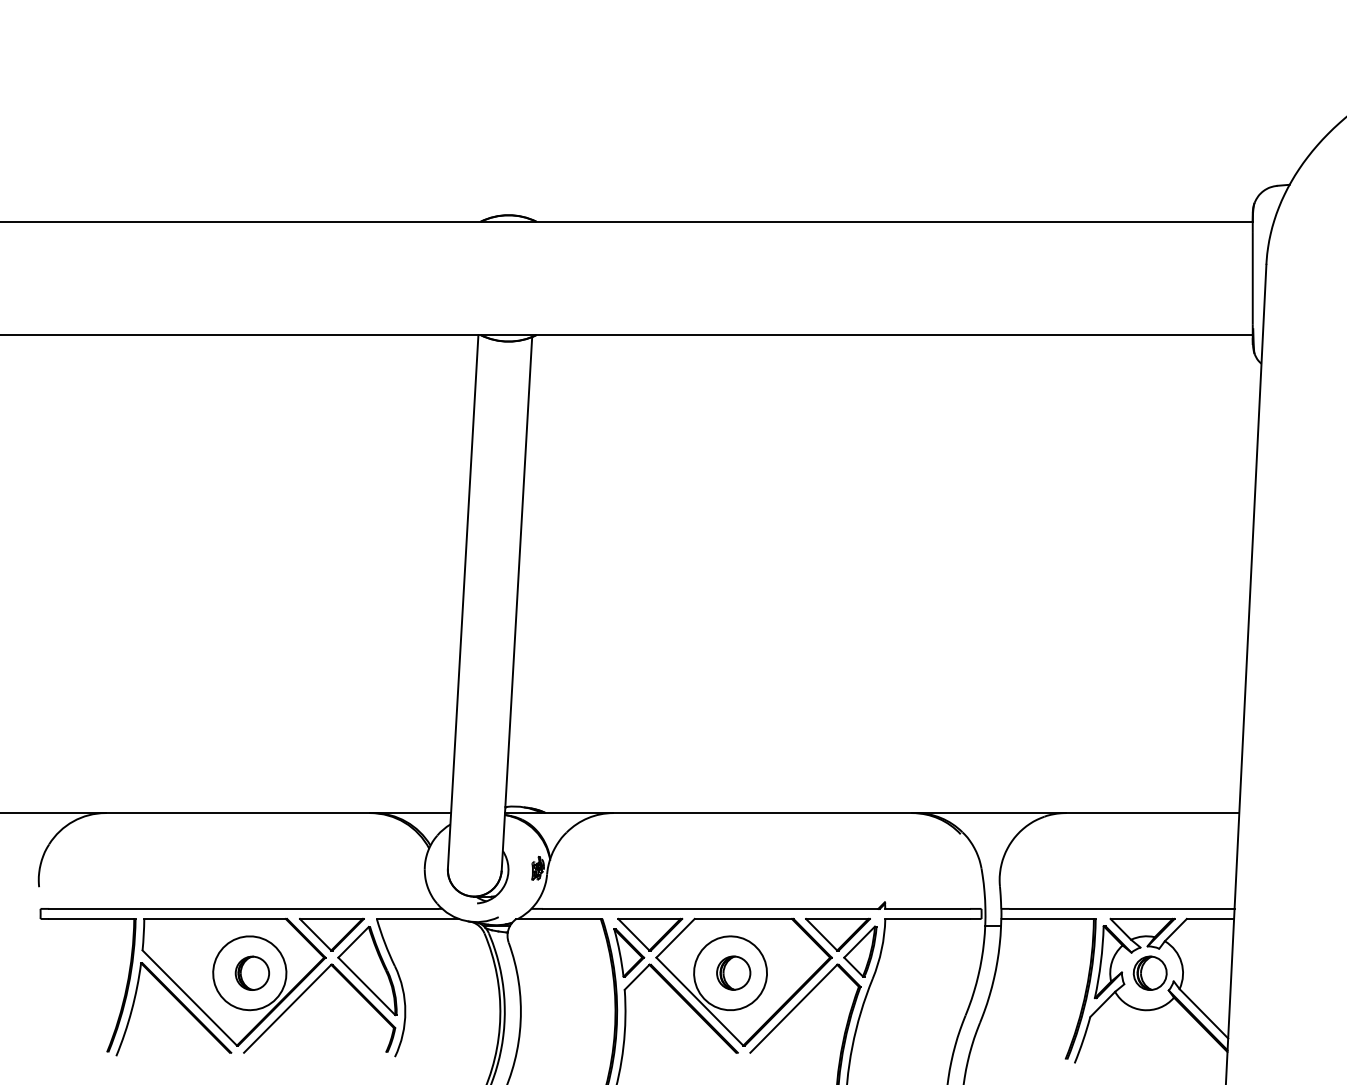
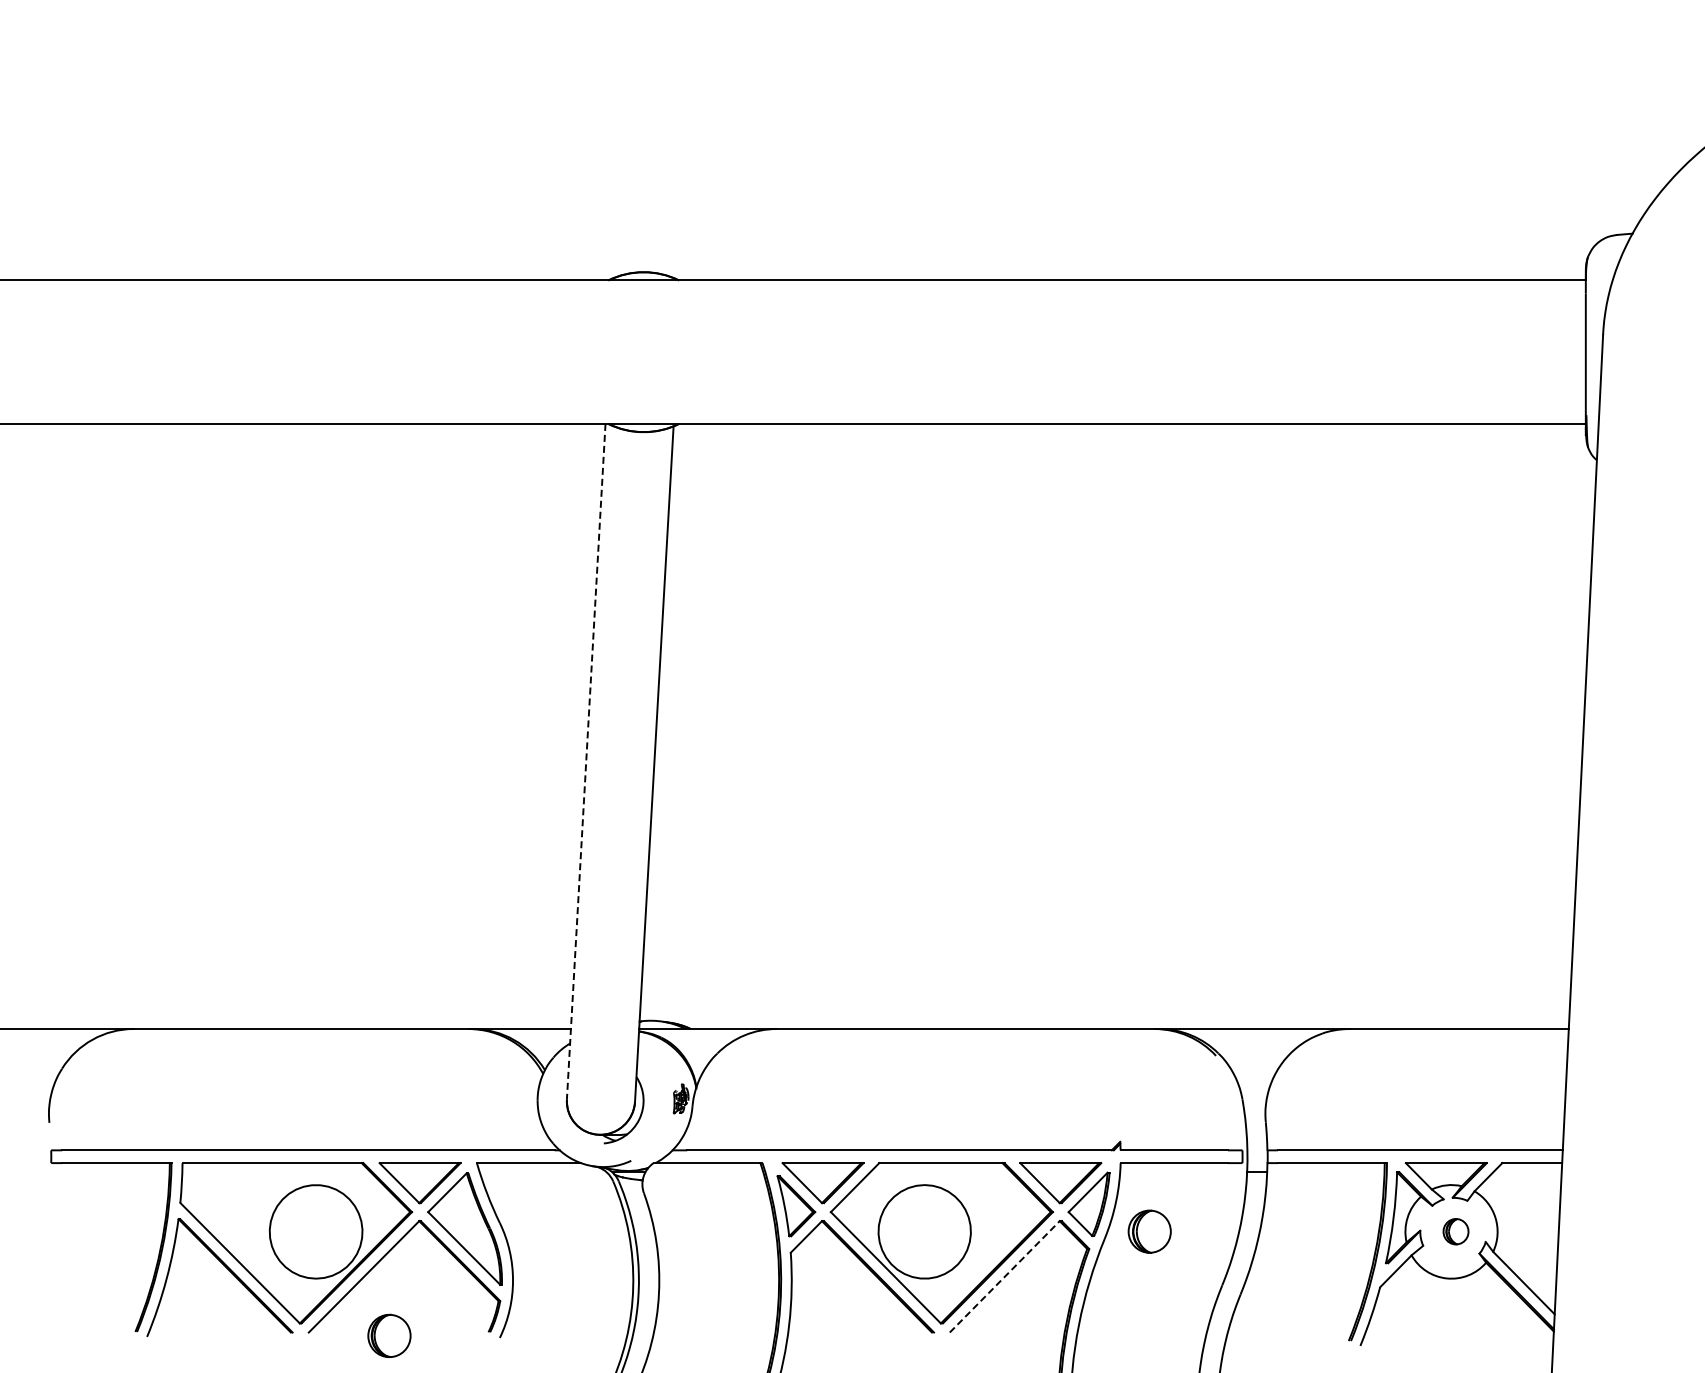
line: (463, 602) -> (586, 762), solid -> dashed
part: (252, 972) -> (389, 1335), moved
part: (733, 972) -> (1149, 1231), moved
part: (1149, 972) -> (1455, 1231), size x0.6
line: (794, 1008) -> (1005, 1276), solid -> dashed

